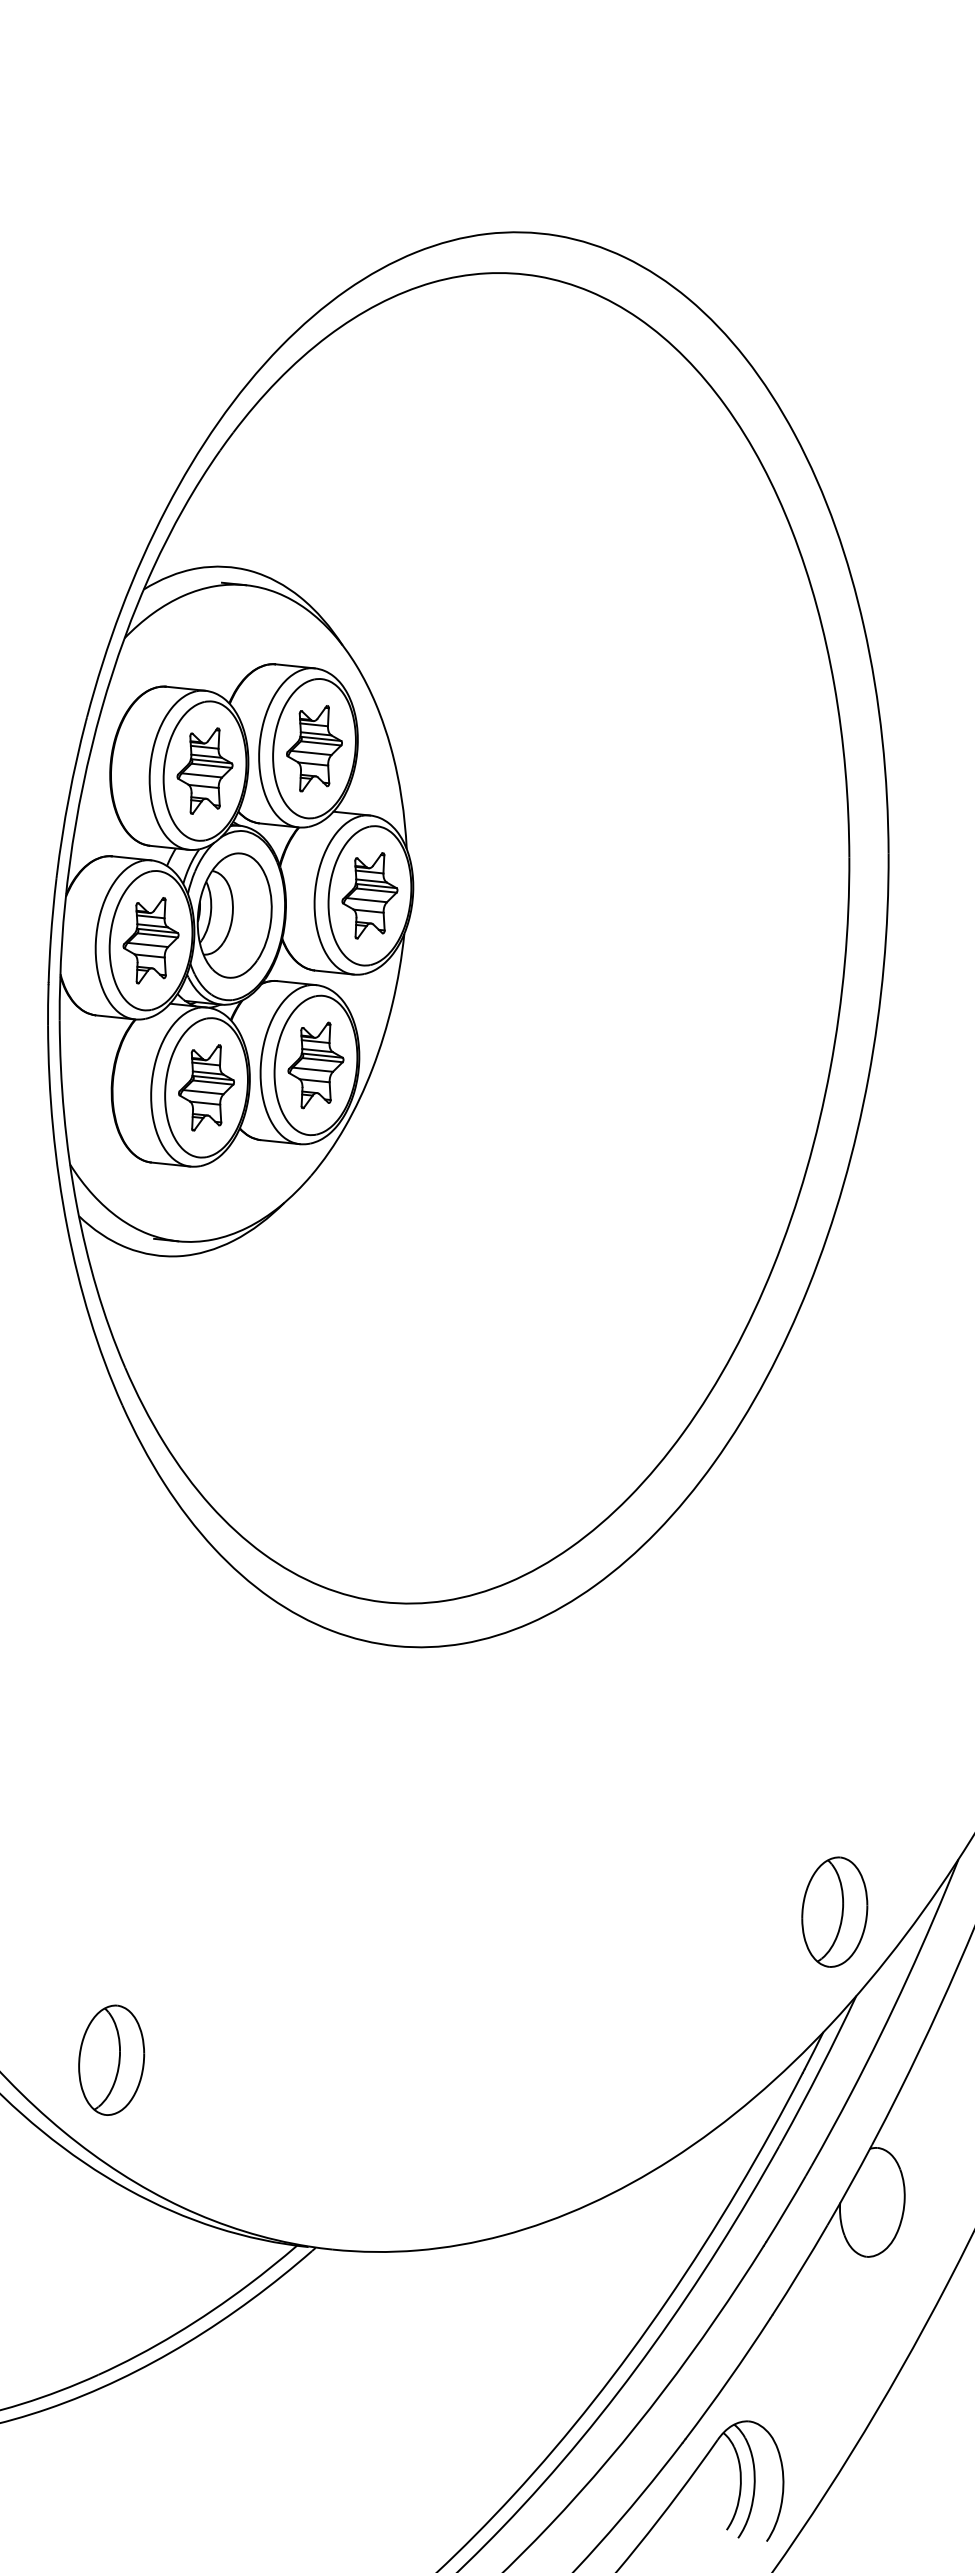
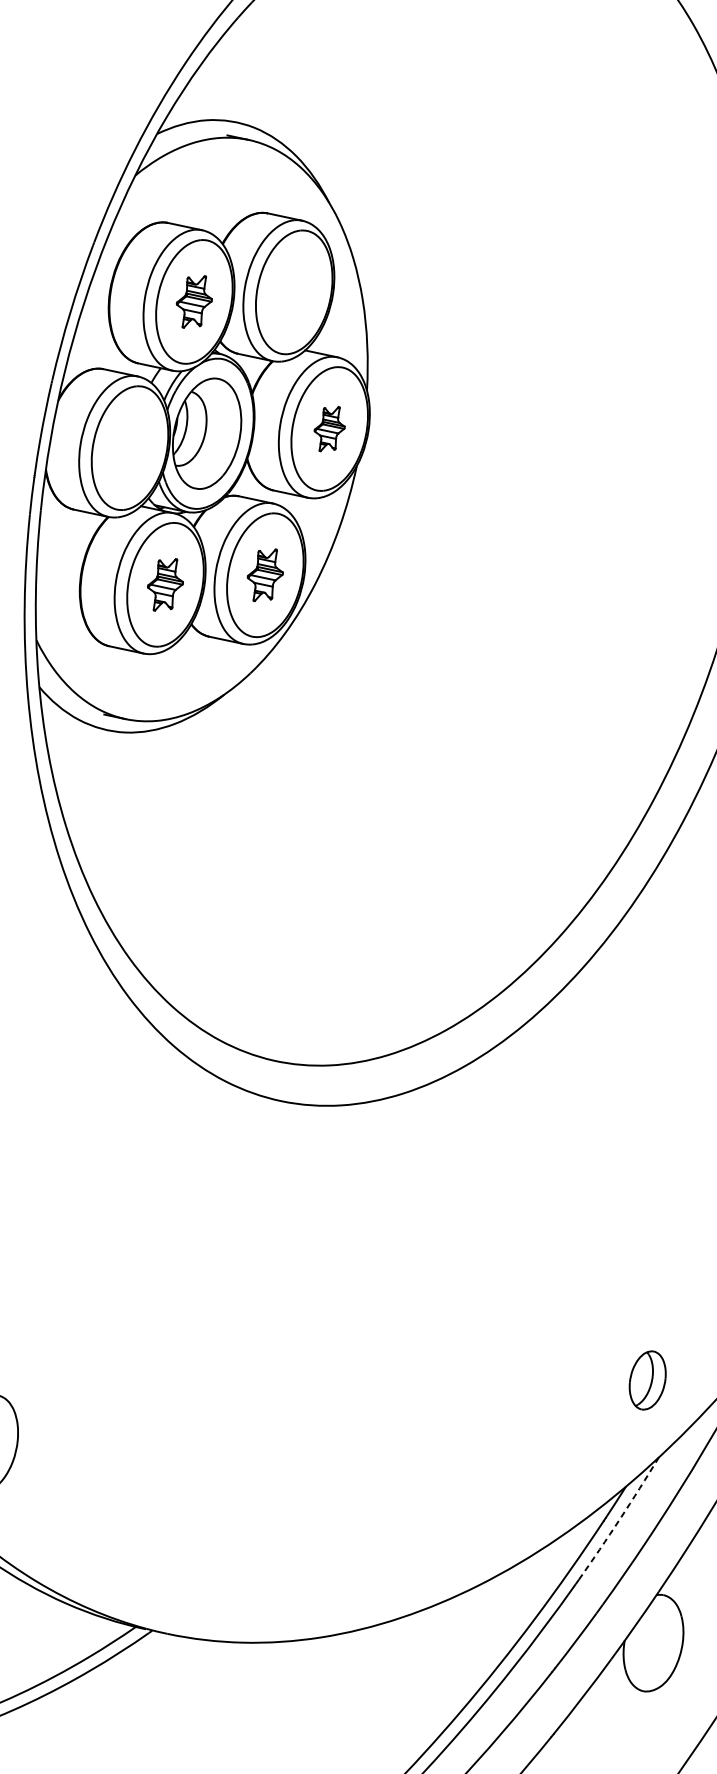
part: (314, 748) -> (294, 292), removed
part: (204, 770) -> (193, 301), size x0.7
part: (369, 895) -> (329, 428), size x0.6
part: (150, 940) -> (129, 447), removed
part: (315, 1065) -> (264, 575), size x0.7
part: (206, 1087) -> (165, 584), size x0.7
part: (834, 1911) -> (647, 1379), size x0.6
arc: (820, 2068) -> (619, 1518), solid -> dashed

